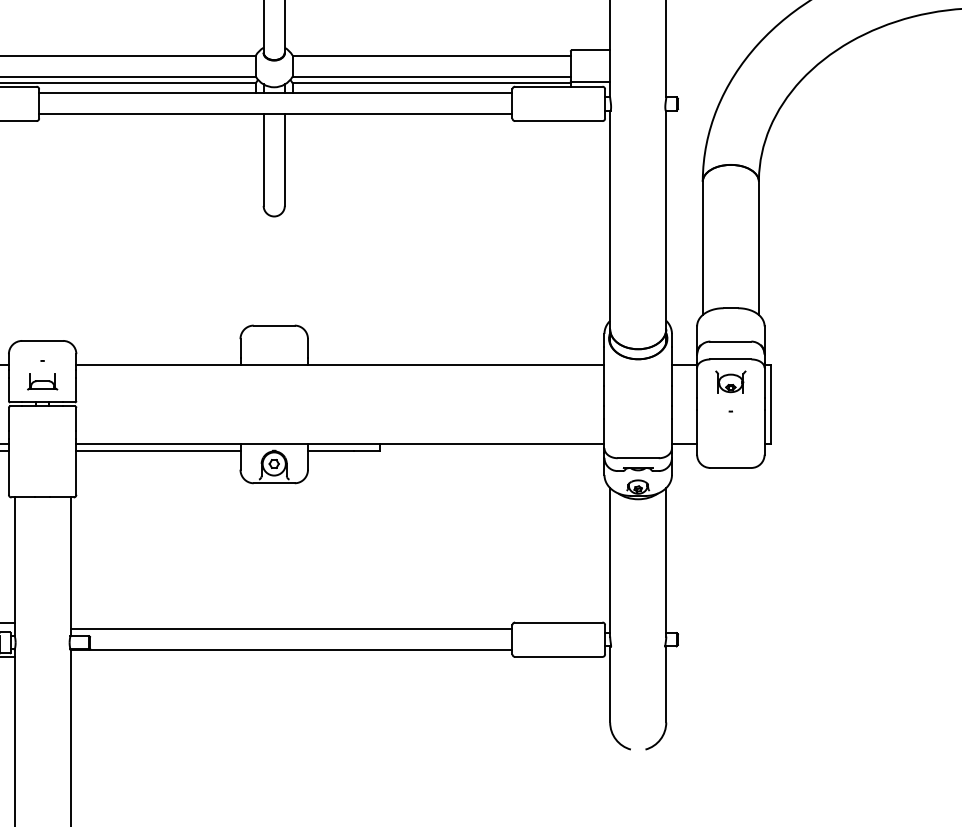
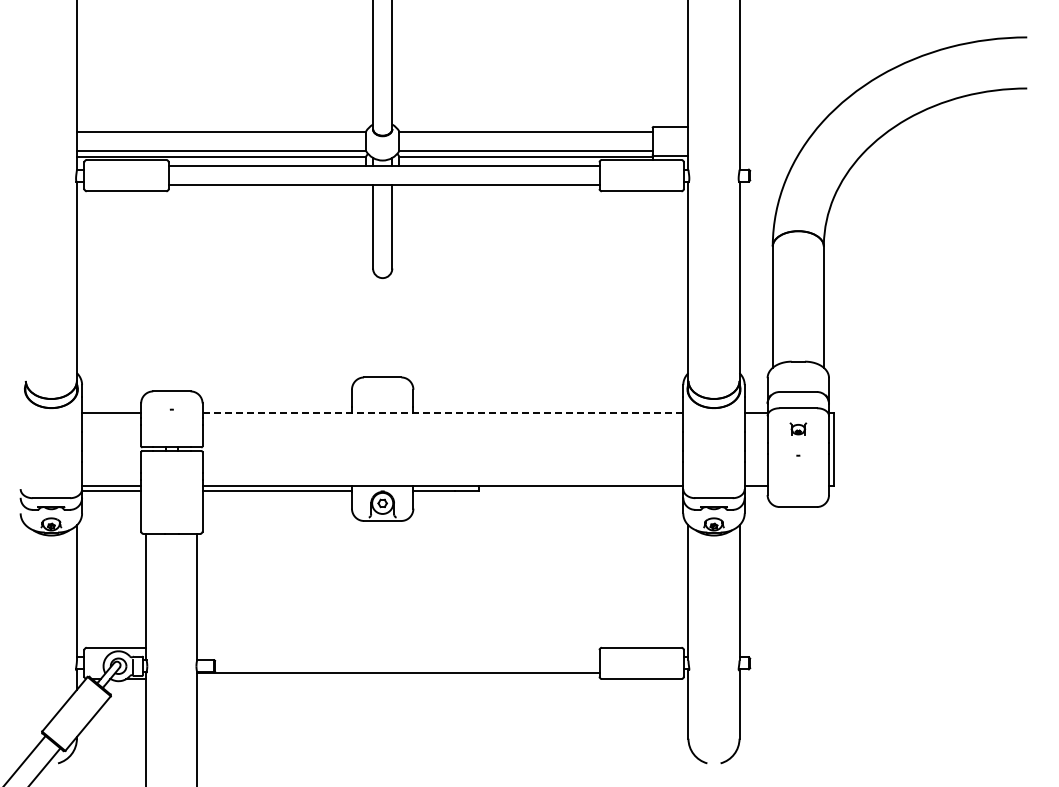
line: (339, 364) -> (442, 412), solid -> dashed
part: (42, 381) -> (171, 428), removed
part: (731, 381) -> (798, 428), size x0.6
line: (291, 628) -> (398, 653), removed

